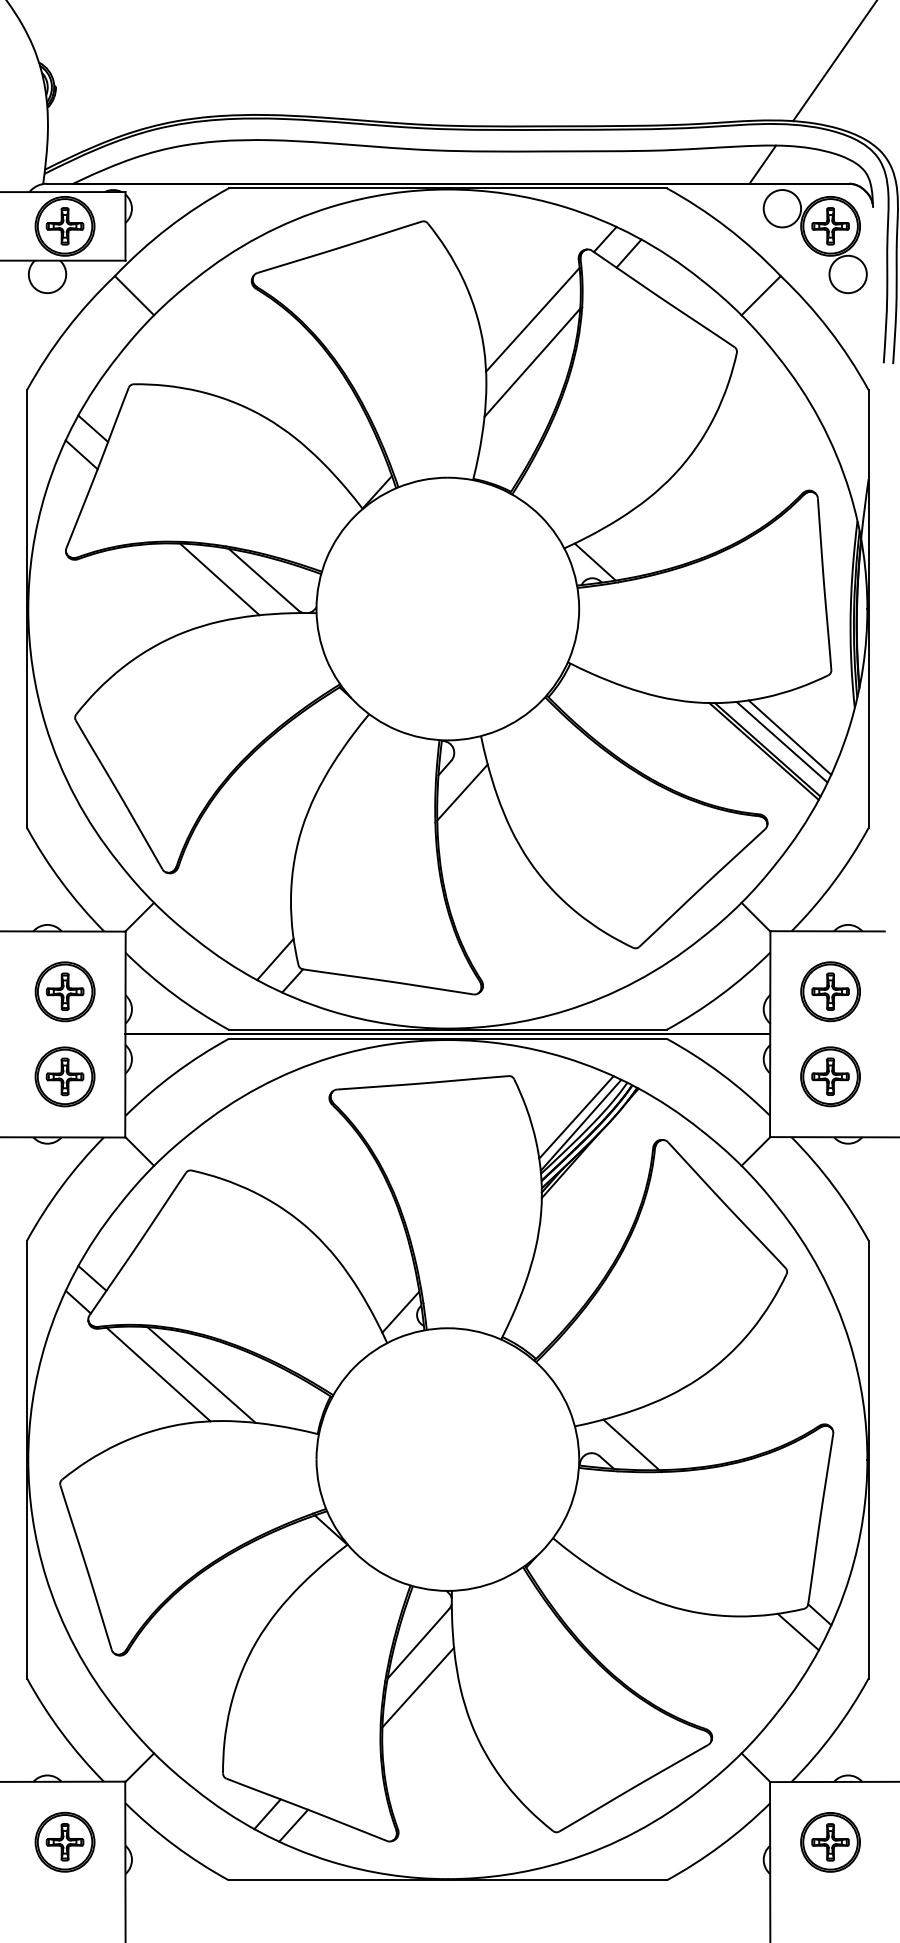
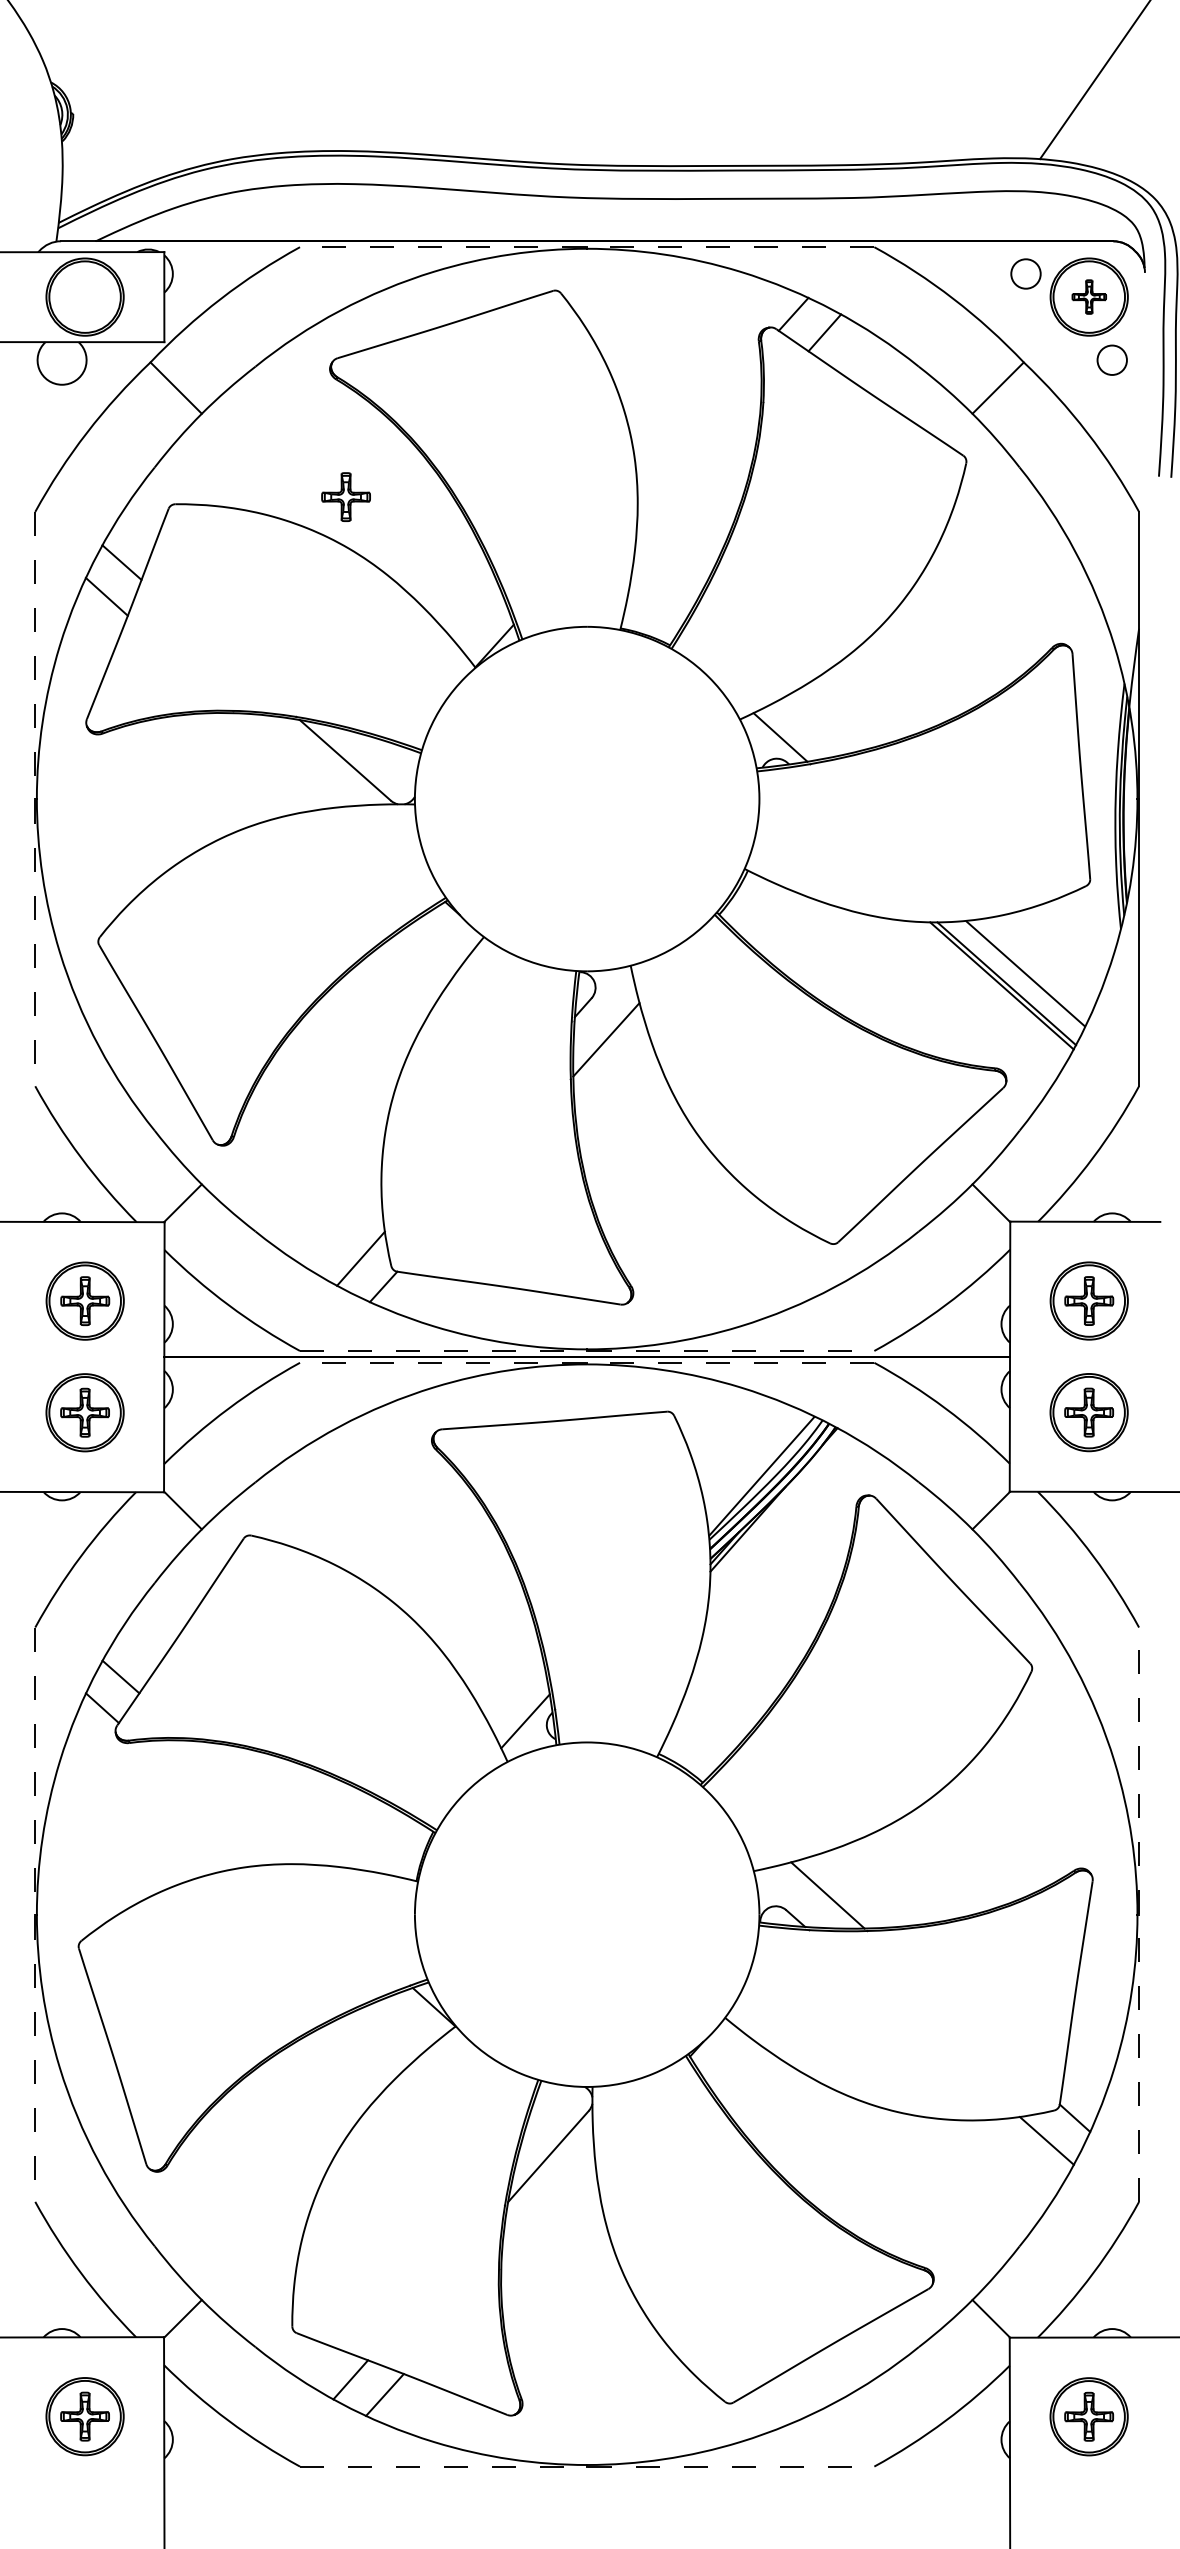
line: (762, 164) -> (999, 216), removed
line: (447, 188) -> (586, 247), solid -> dashed
circle: (782, 208) -> (1025, 273), size x0.6
part: (64, 225) -> (345, 496), moved
part: (830, 225) -> (1089, 296), size x0.7
circle: (847, 273) -> (1111, 359), size x0.6
line: (532, 319) -> (698, 419), removed
line: (531, 363) -> (697, 476), removed
line: (219, 579) -> (287, 760), removed
line: (27, 609) -> (35, 799), solid -> dashed
line: (789, 737) -> (1035, 967), removed
line: (448, 1029) -> (587, 1350), solid -> dashed
line: (447, 1038) -> (586, 1362), solid -> dashed
line: (576, 1117) -> (755, 1465), removed
line: (158, 1374) -> (207, 1802), removed
line: (201, 1374) -> (264, 1803), removed
line: (868, 1459) -> (1139, 1914), solid -> dashed
line: (27, 1460) -> (35, 1915), solid -> dashed
line: (418, 1687) -> (548, 2213), removed
line: (448, 1880) -> (587, 2466), solid -> dashed

